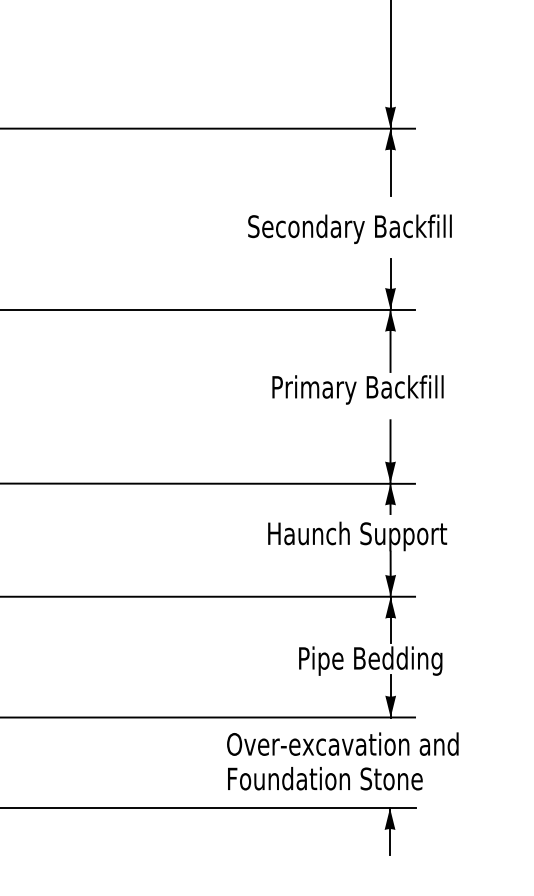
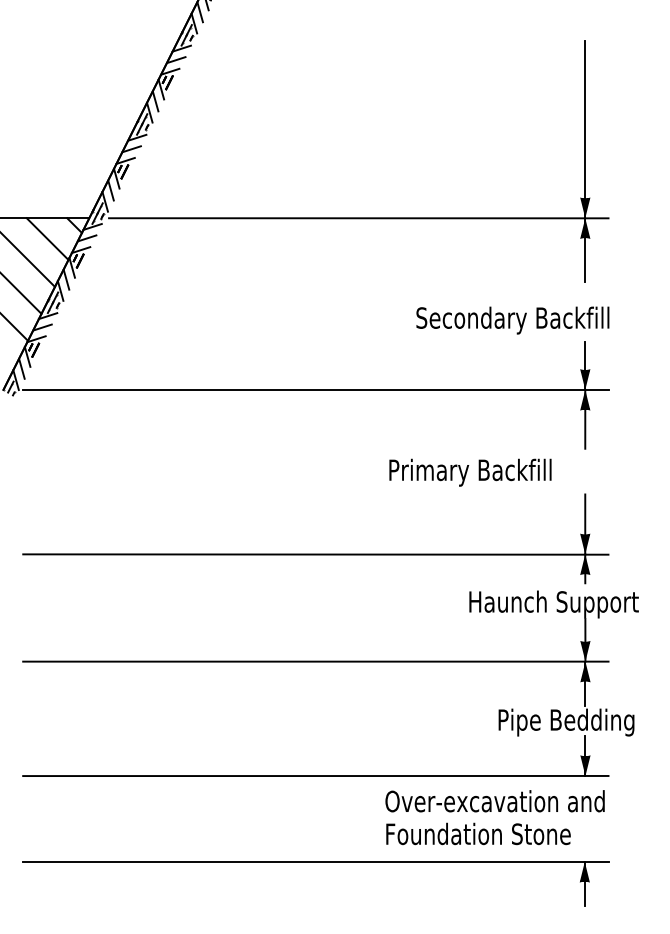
text: (349, 229) -> (512, 320), moved
text: (358, 389) -> (470, 472), moved
text: (342, 761) -> (494, 817), moved

